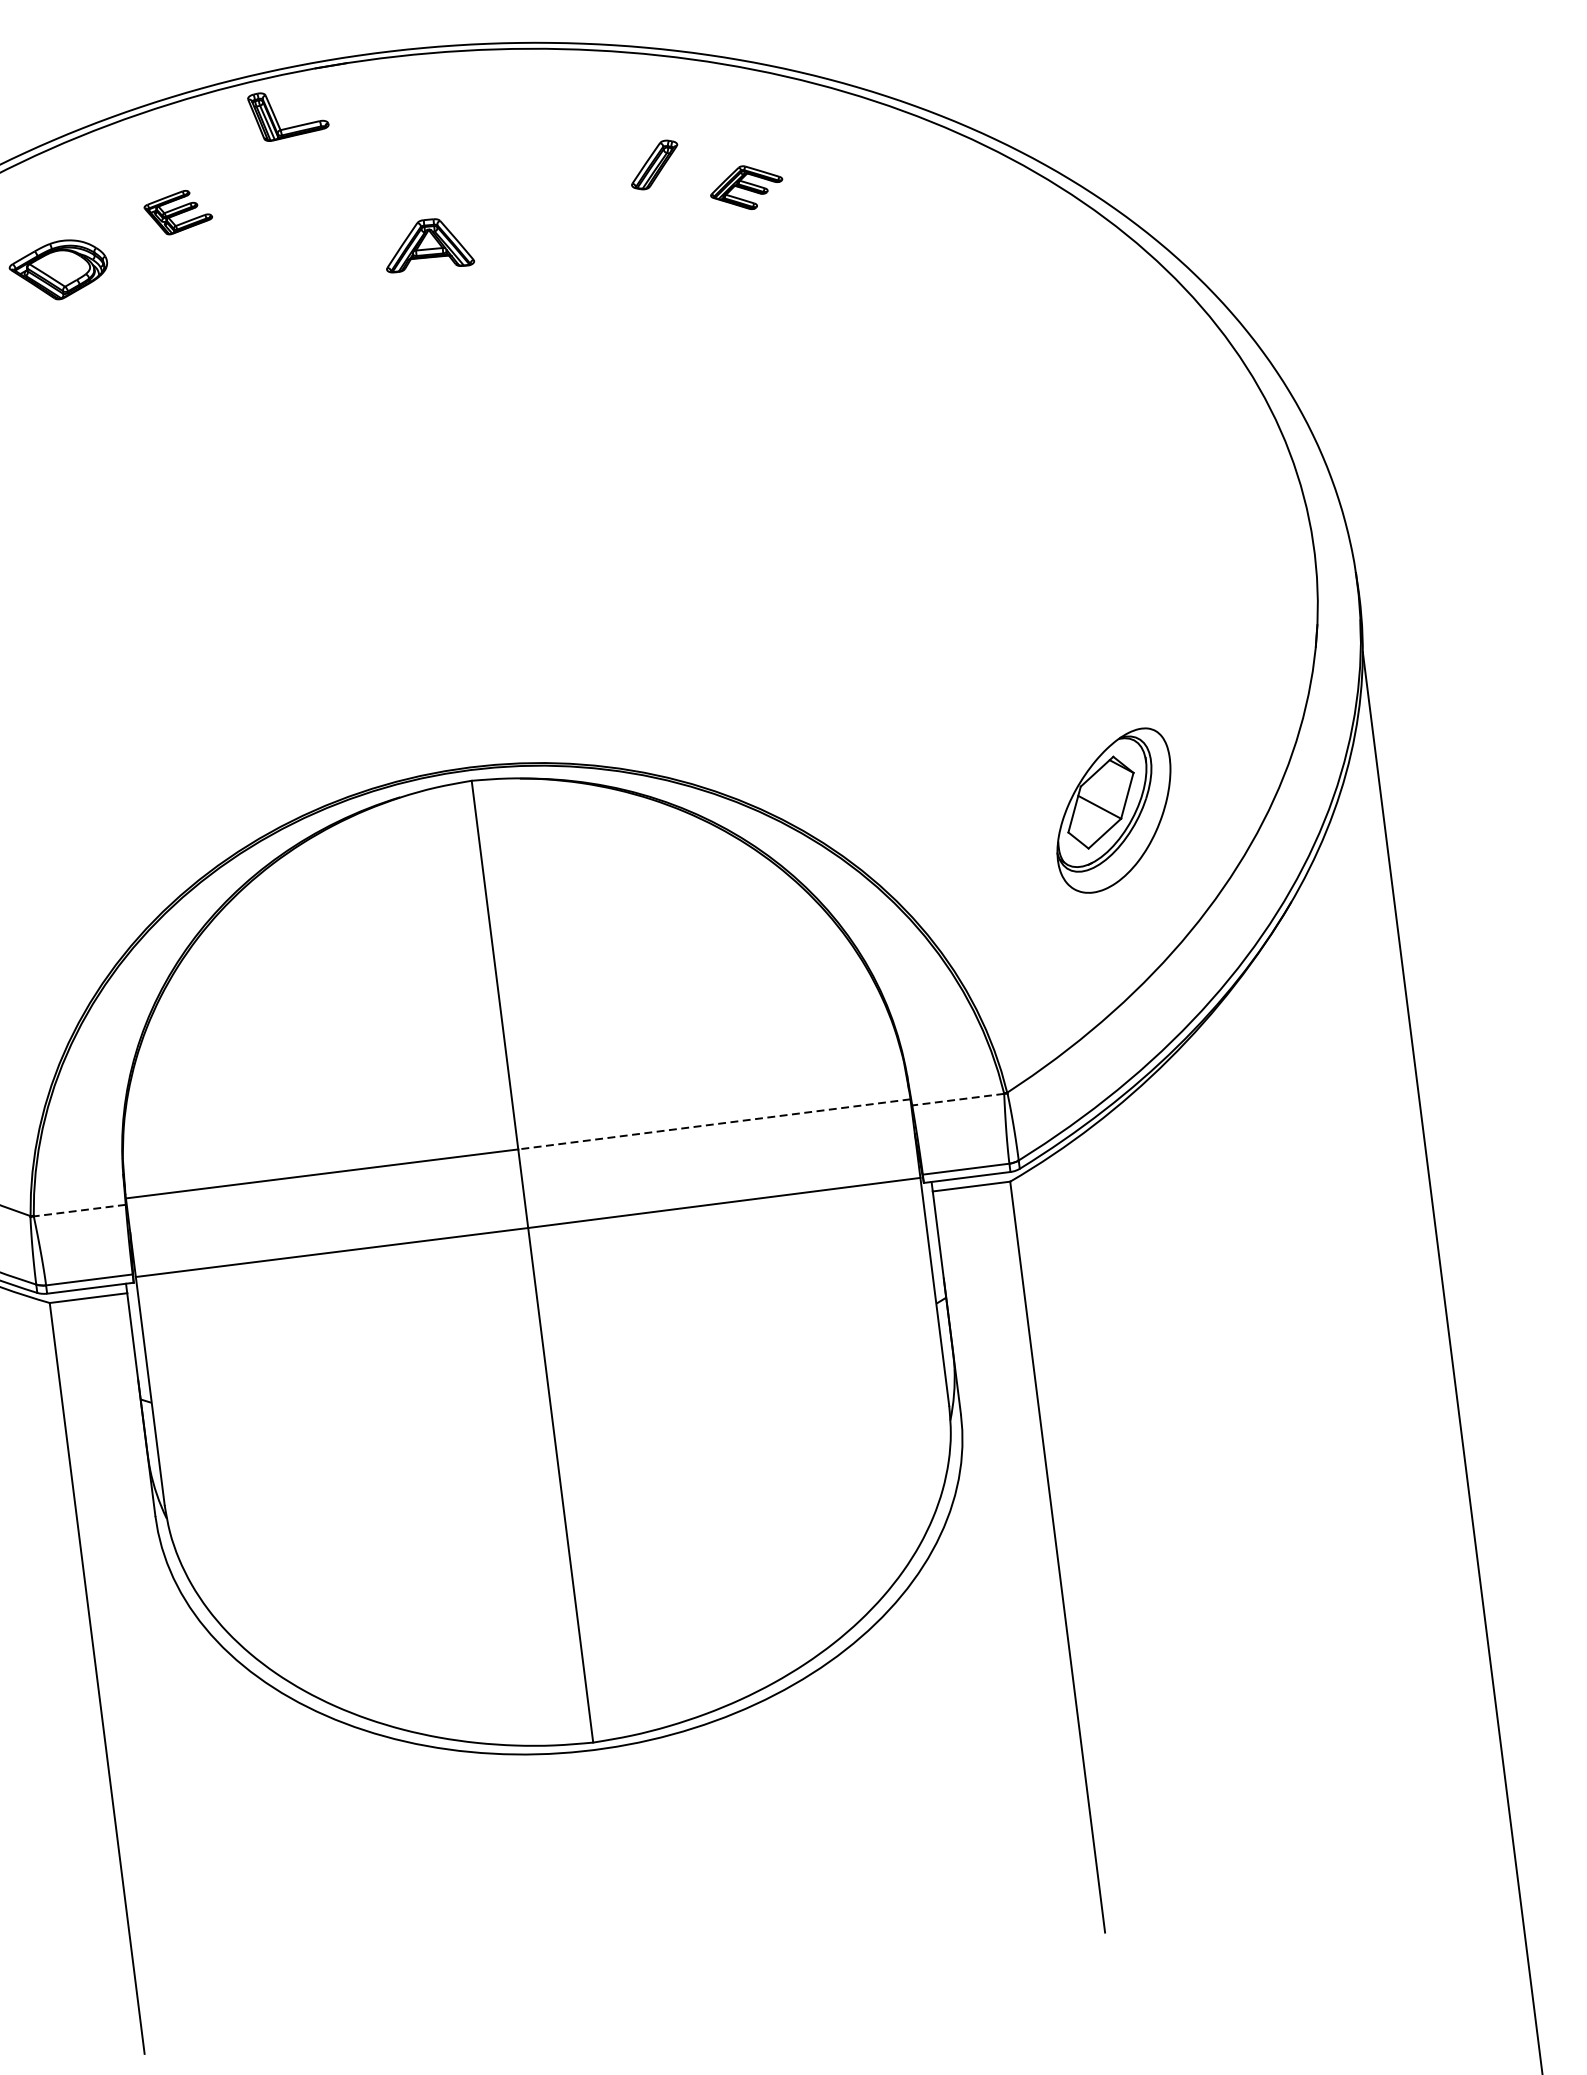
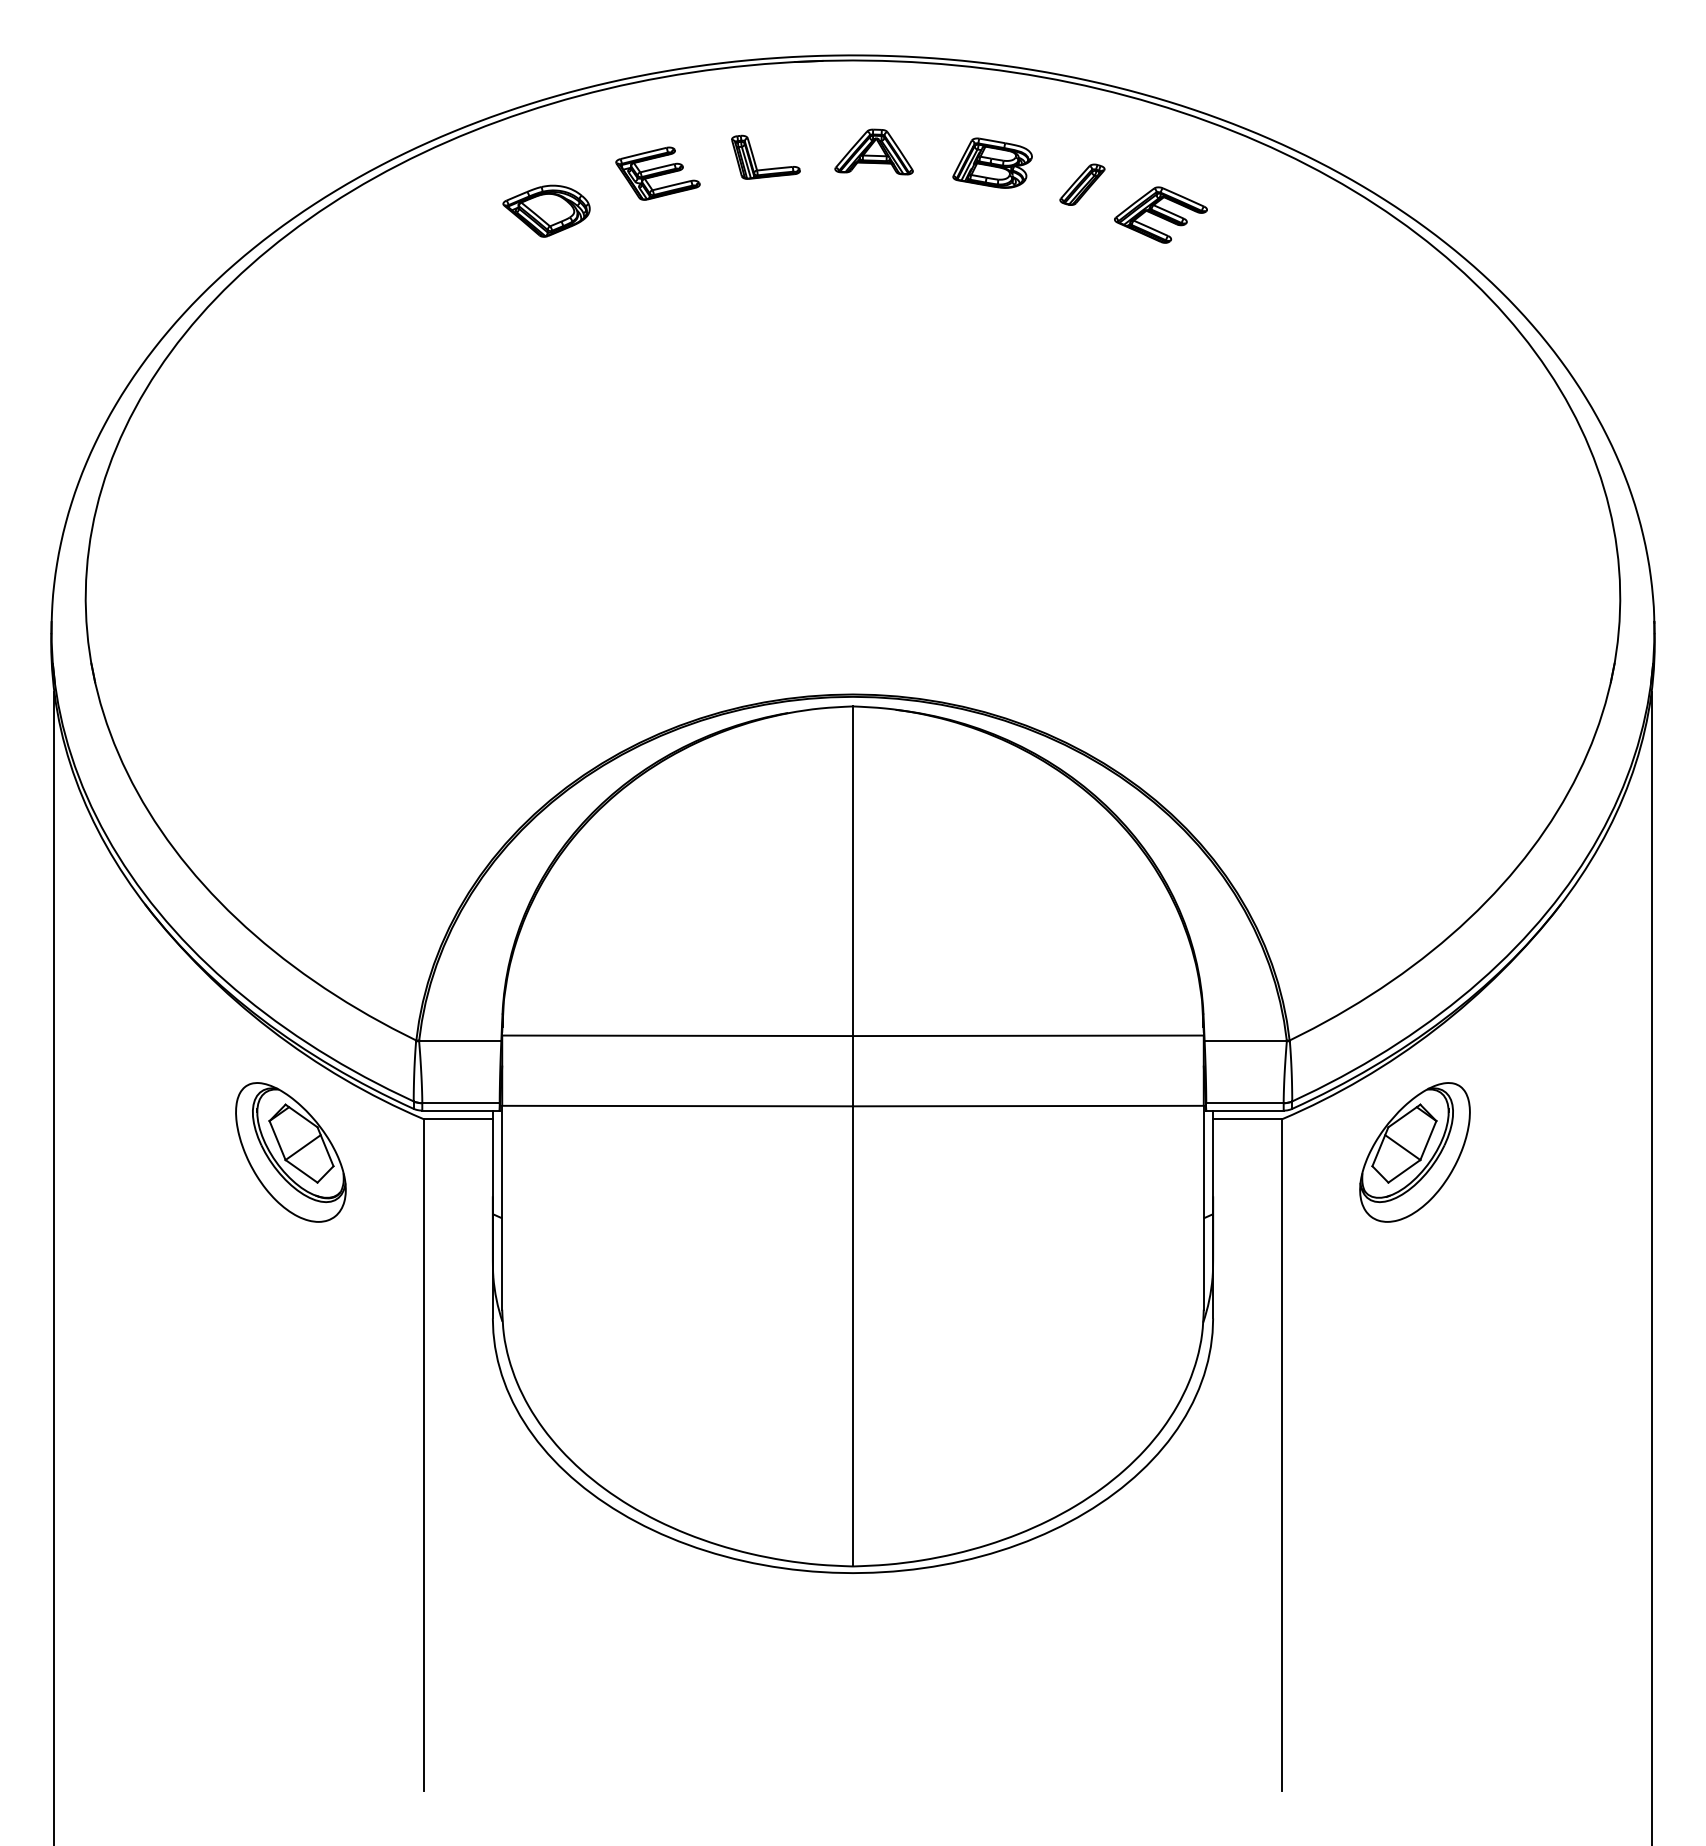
part: (277, 119) -> (755, 160), moved
part: (550, 152) -> (992, 162), added
part: (746, 187) -> (1160, 214), size x1.43
part: (177, 212) -> (657, 173), size x1.43
part: (427, 244) -> (873, 151), moved
part: (1113, 811) -> (1414, 1152), moved
line: (957, 1100) -> (1245, 1041), dashed -> solid
line: (713, 1124) -> (1027, 1035), dashed -> solid
line: (78, 1211) -> (459, 1041), dashed -> solid

